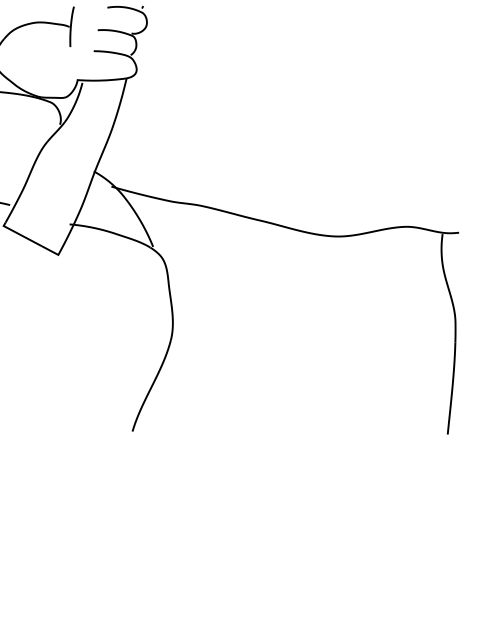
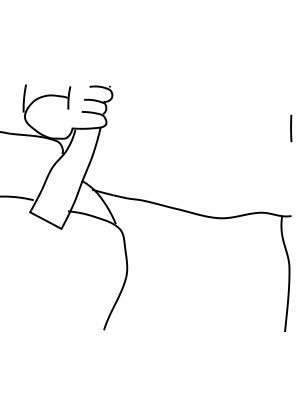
line: (459, 80) -> (291, 128), added

